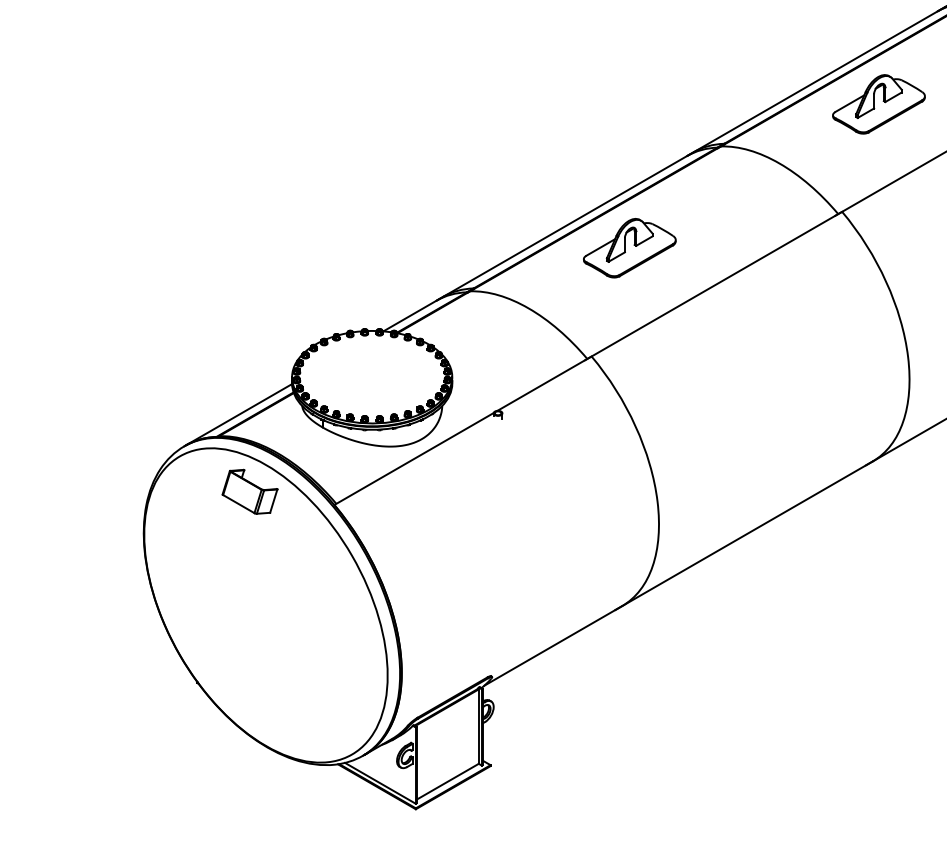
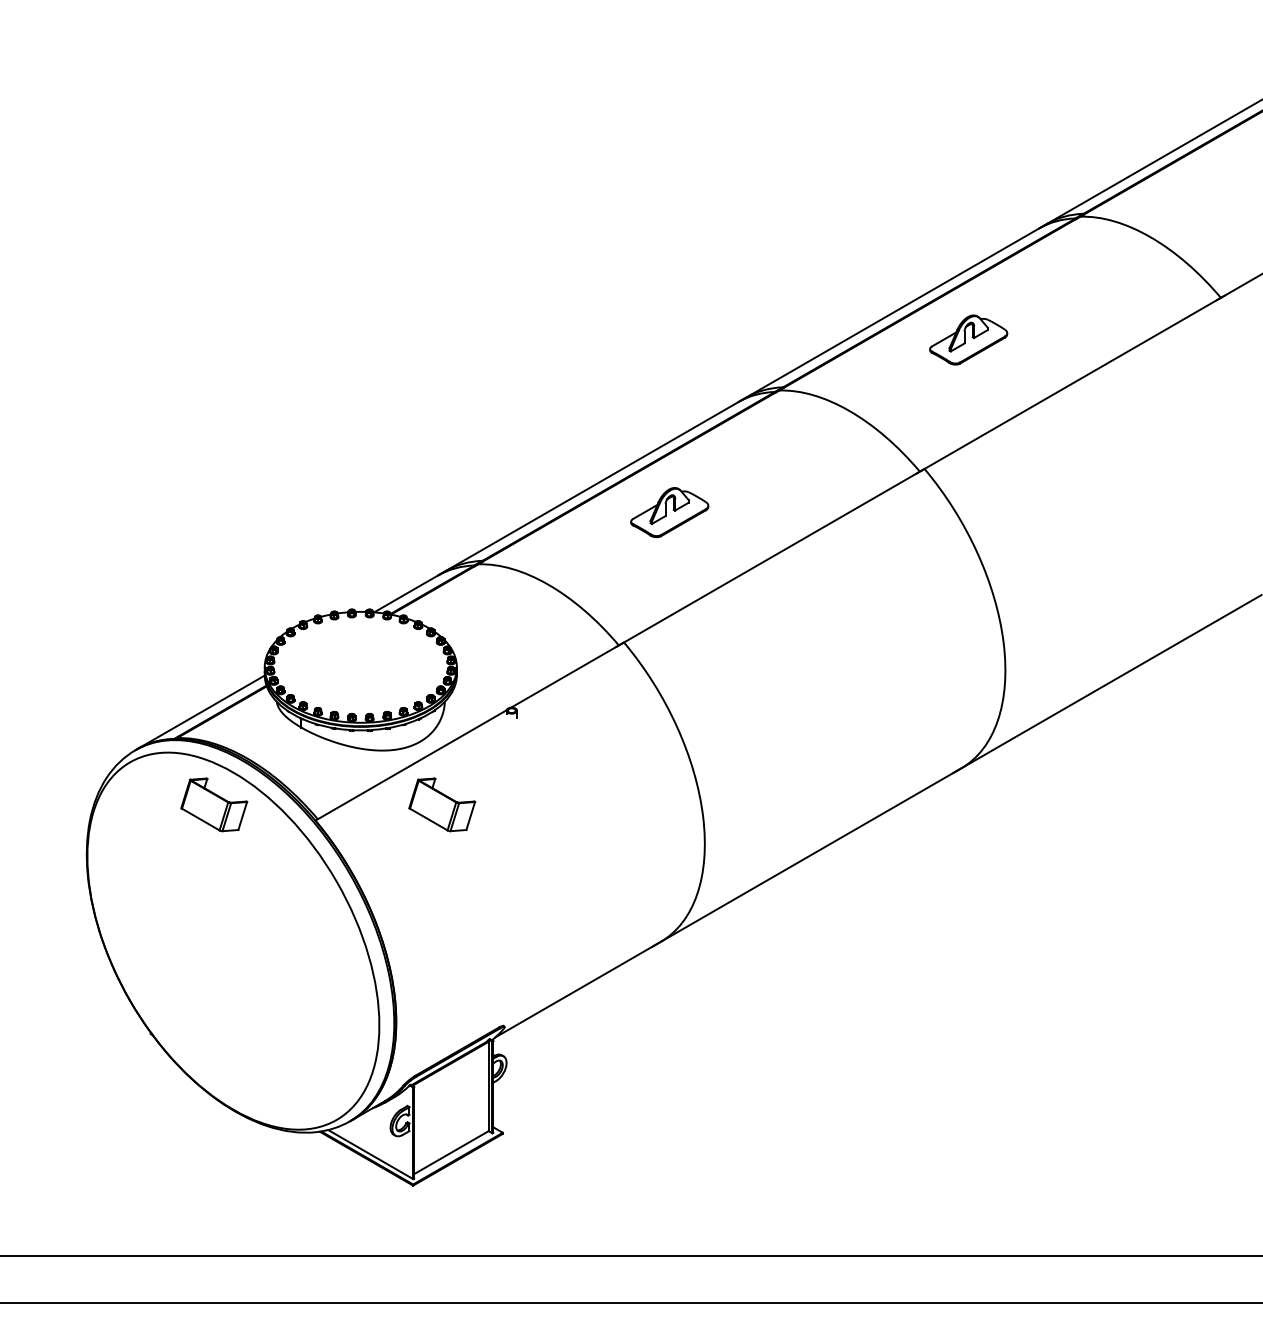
part: (878, 103) -> (968, 339), size x0.7
part: (629, 248) -> (669, 512), size x0.7
part: (440, 491) -> (442, 804), added

